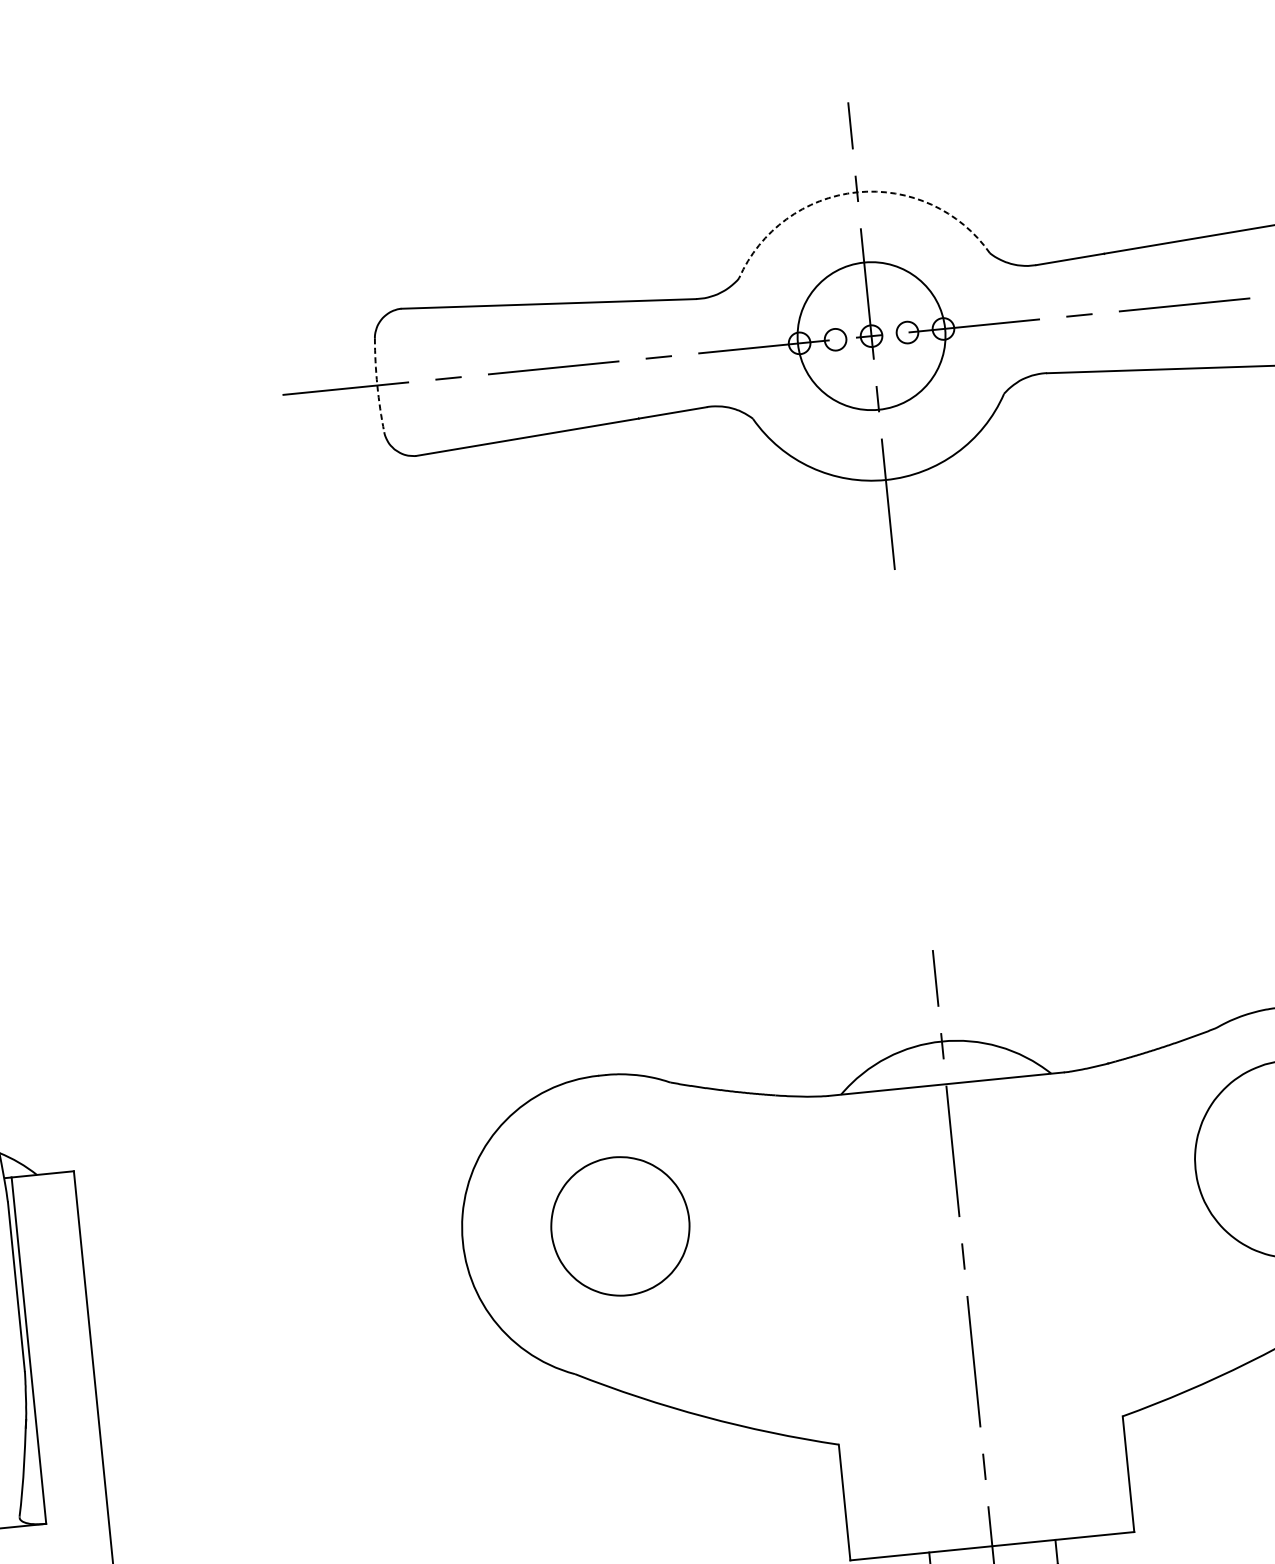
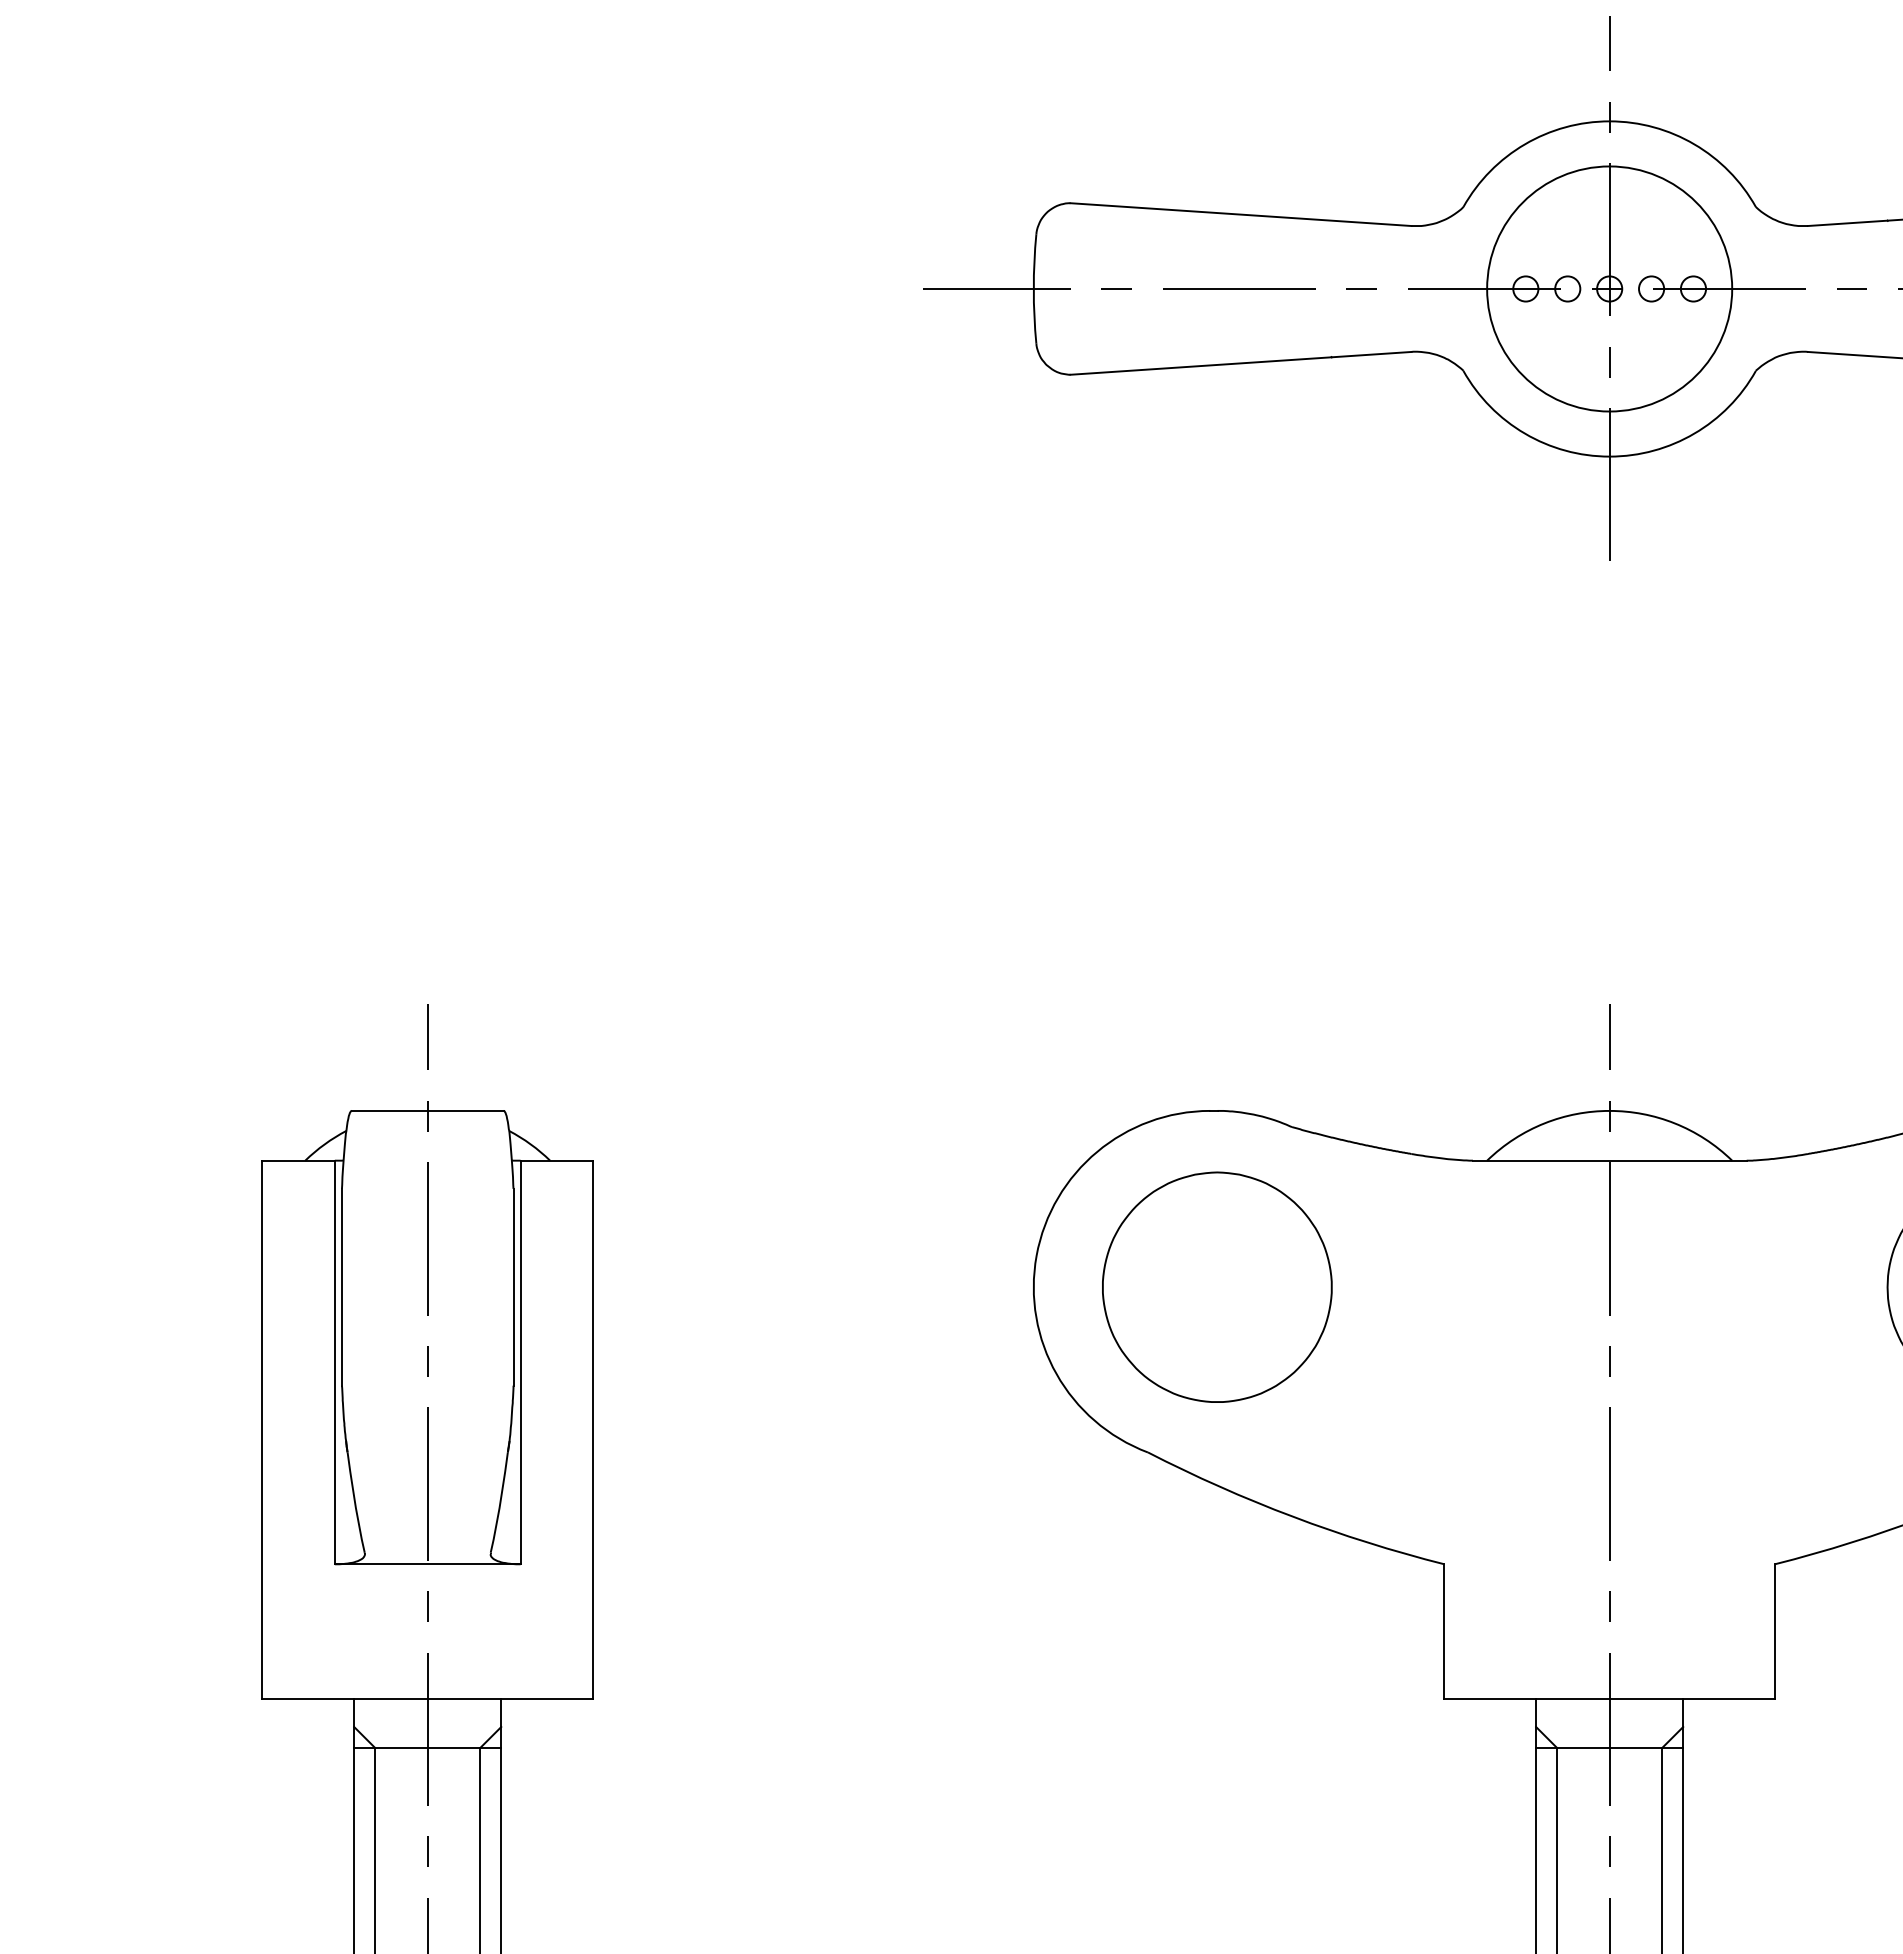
arc: (857, 192) -> (1609, 121), dashed -> solid
circle: (871, 335) -> (1609, 288), size x1.43
arc: (377, 385) -> (1033, 288), dashed -> solid
part: (620, 1225) -> (1217, 1286), size x1.43

